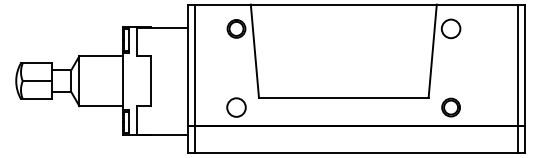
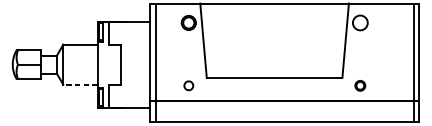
line: (101, 106) -> (80, 84), solid -> dashed
circle: (236, 107) -> (188, 85), size x0.6
part: (450, 107) -> (359, 85), size x0.7

